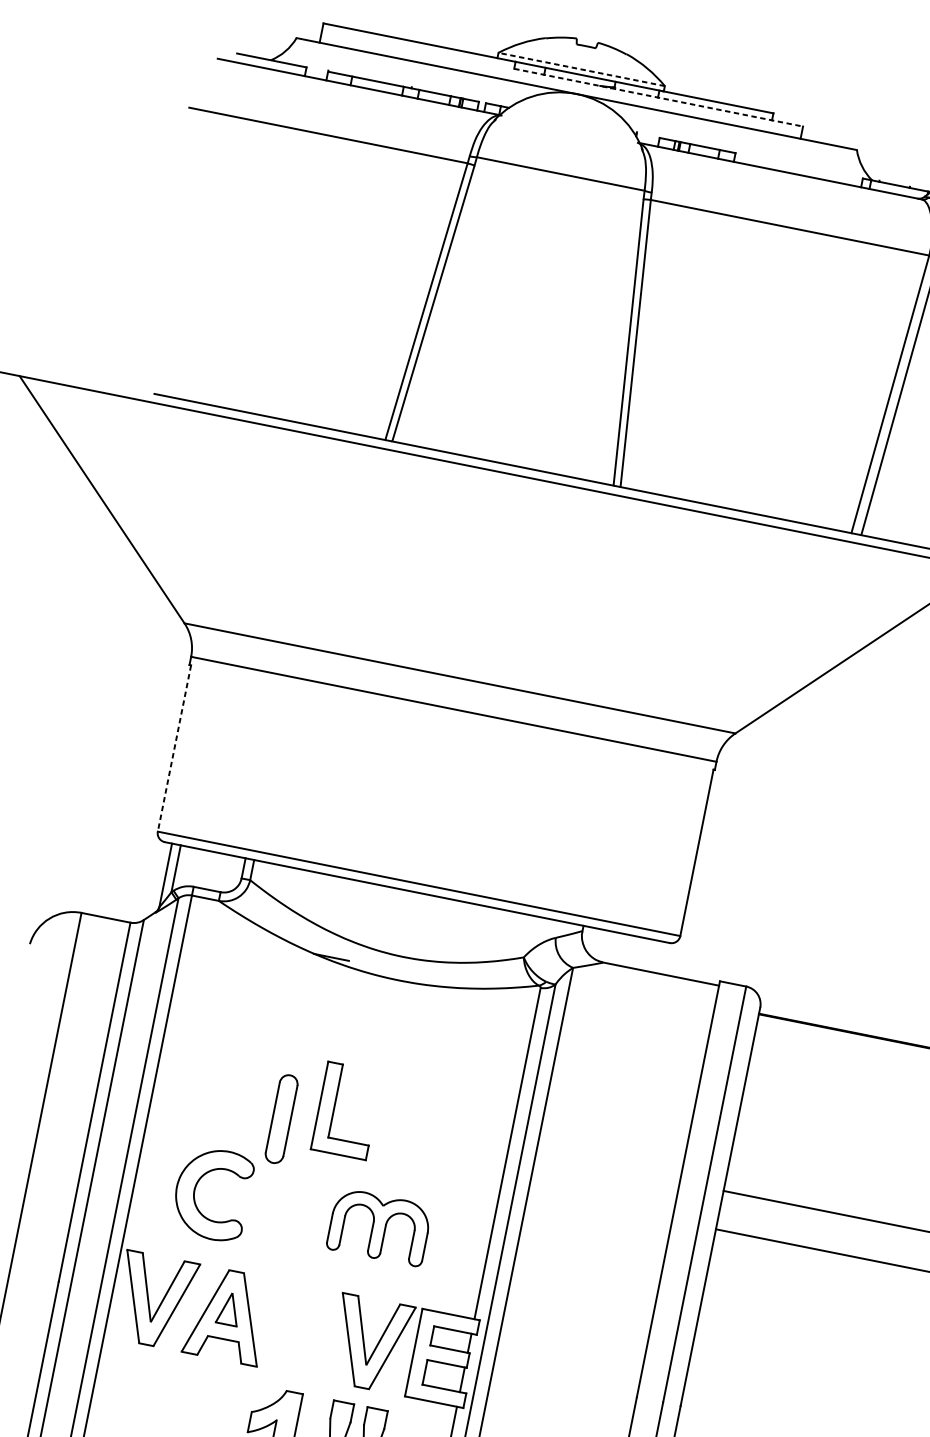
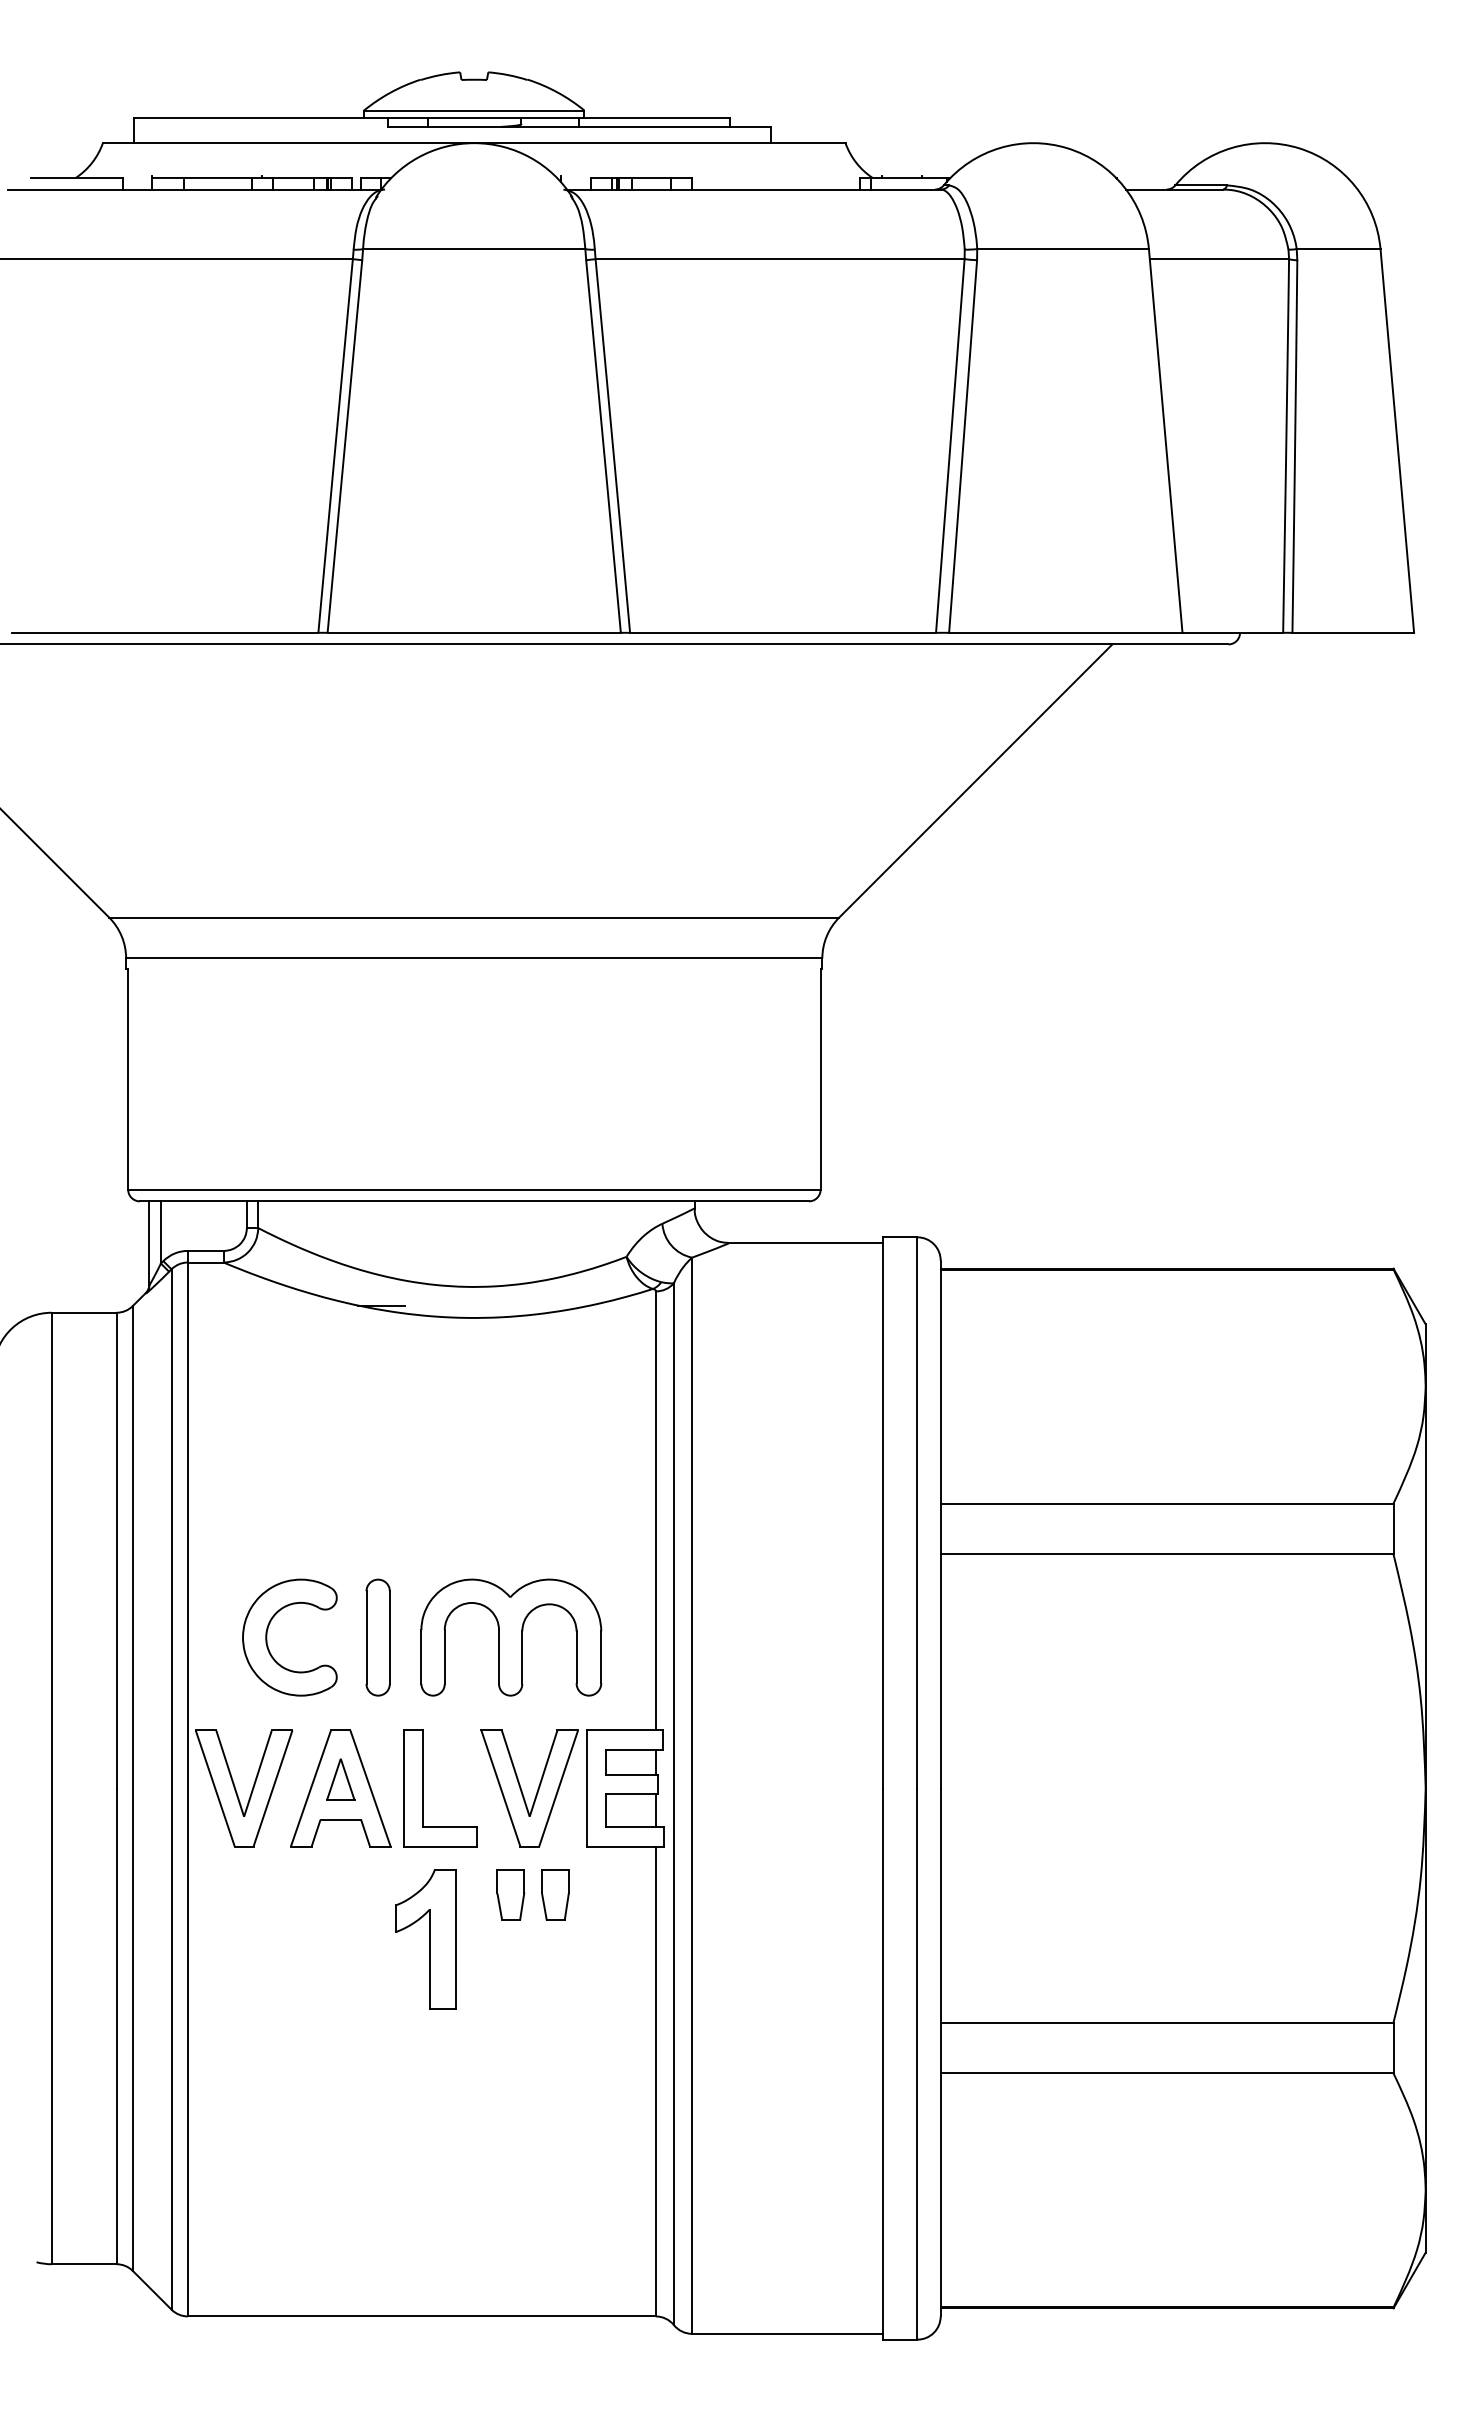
line: (581, 69) -> (473, 110), dashed -> solid
line: (658, 97) -> (579, 126), dashed -> solid
line: (174, 749) -> (128, 1080), dashed -> solid
part: (334, 1108) -> (423, 1788), moved
part: (281, 1118) -> (377, 1637), moved
part: (379, 1227) -> (511, 1637), size x1.43

